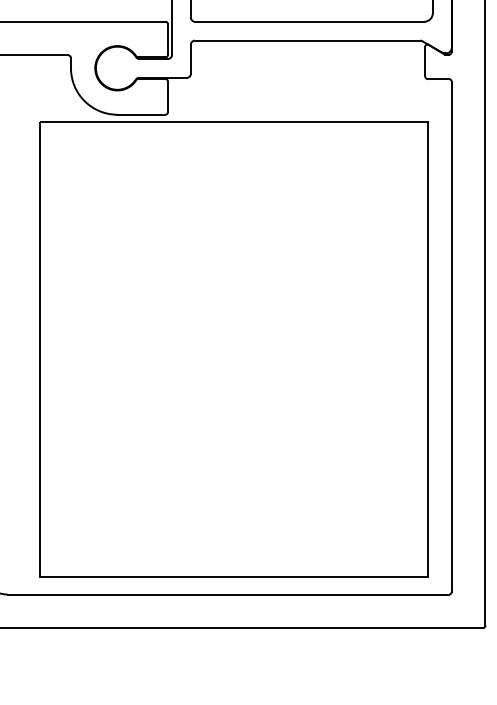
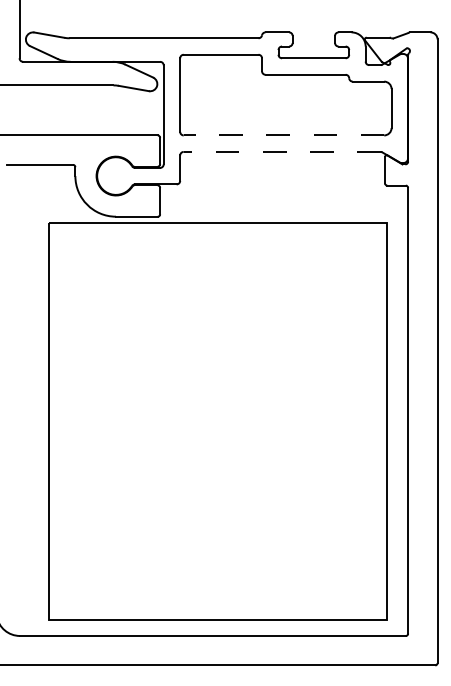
line: (309, 21) -> (283, 135), solid -> dashed
line: (308, 40) -> (282, 151), solid -> dashed

